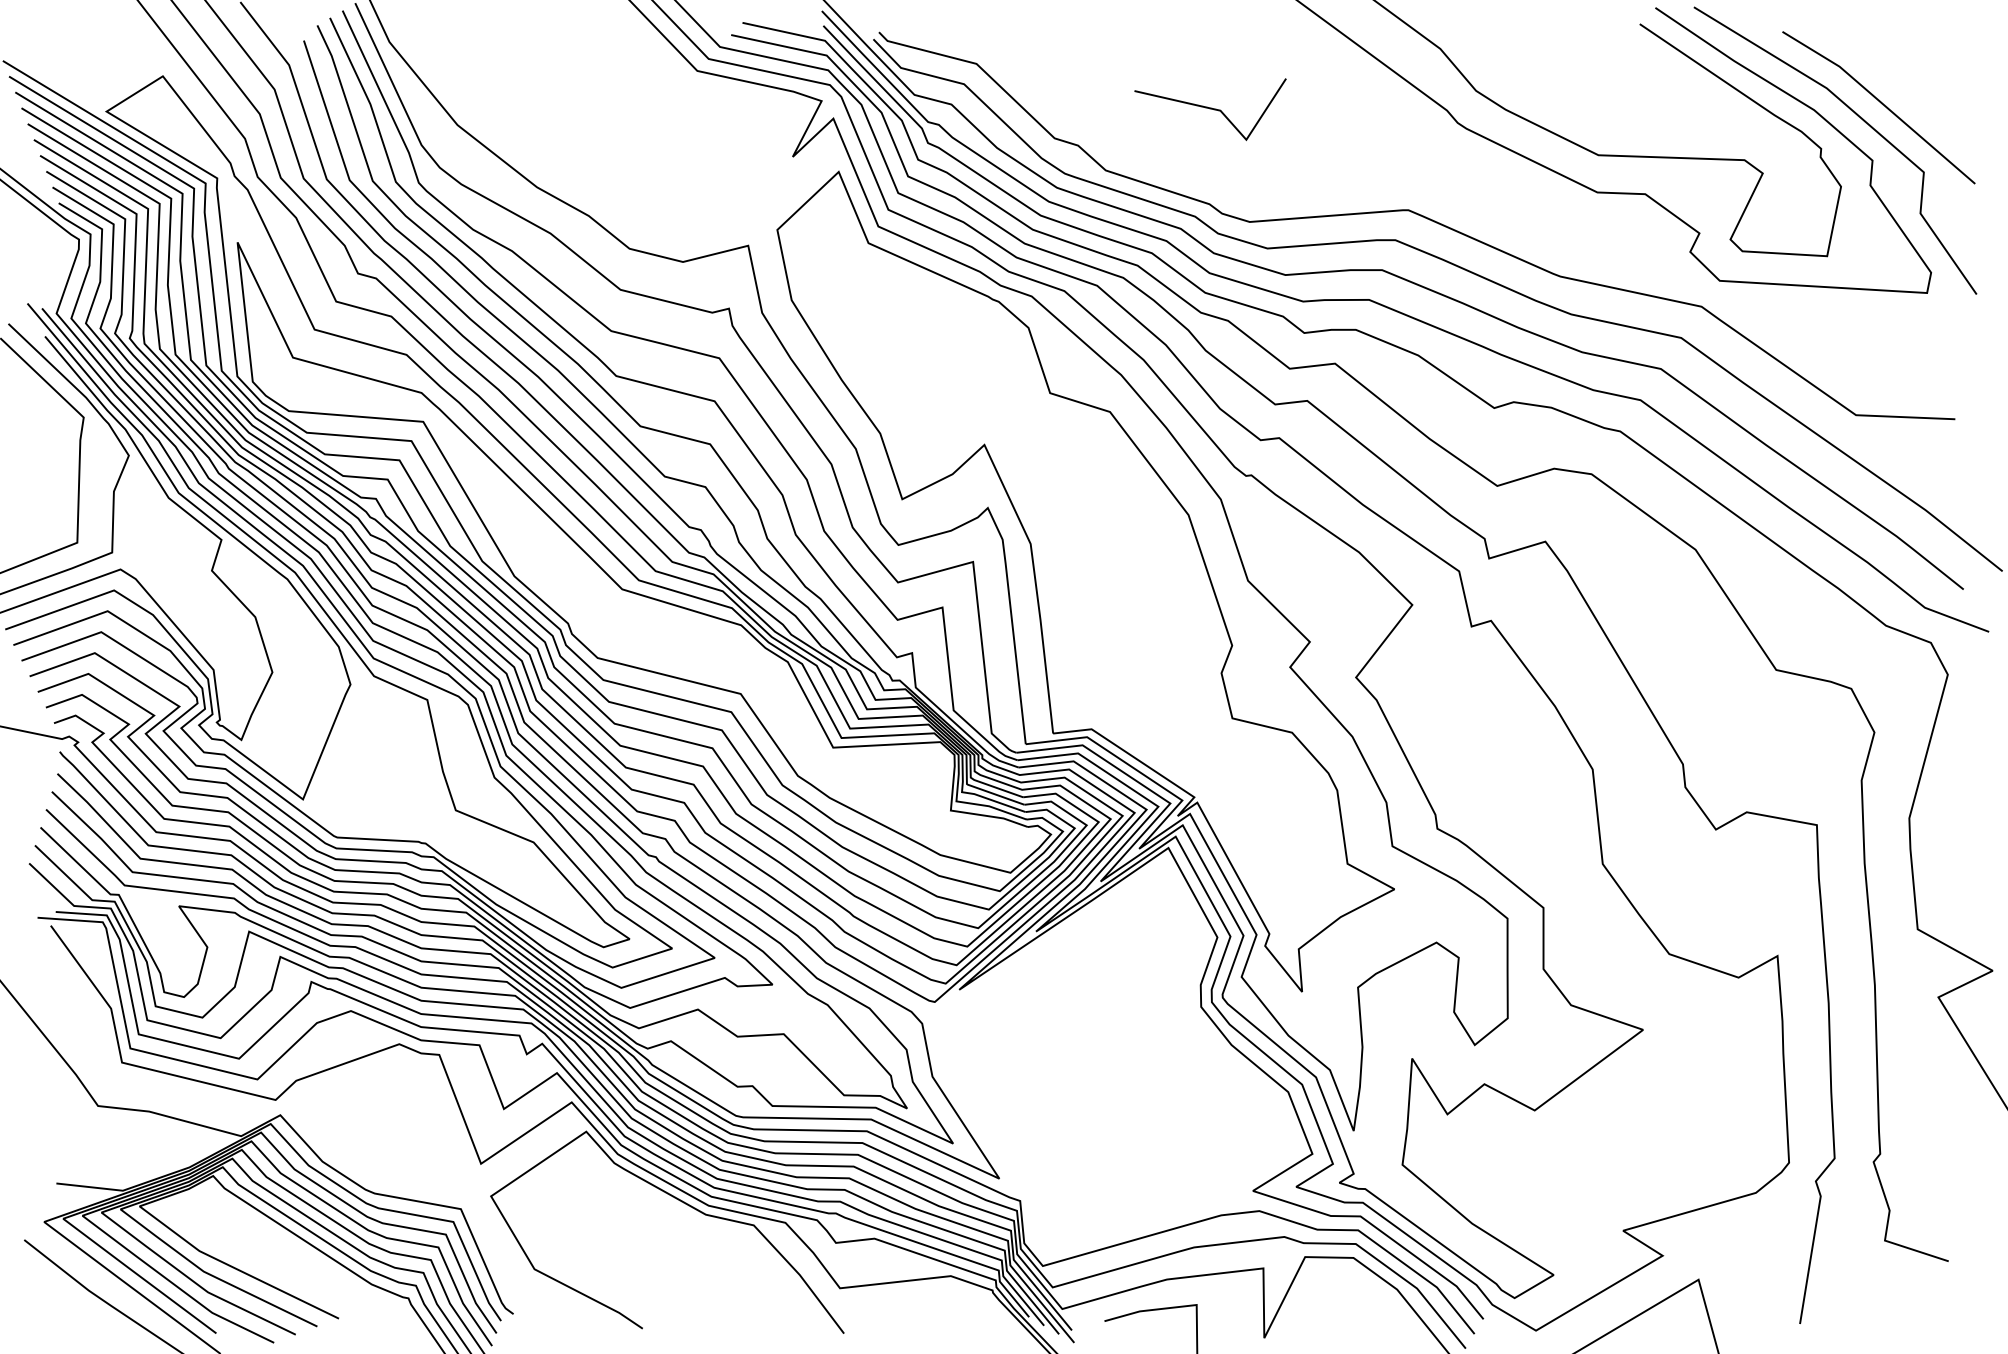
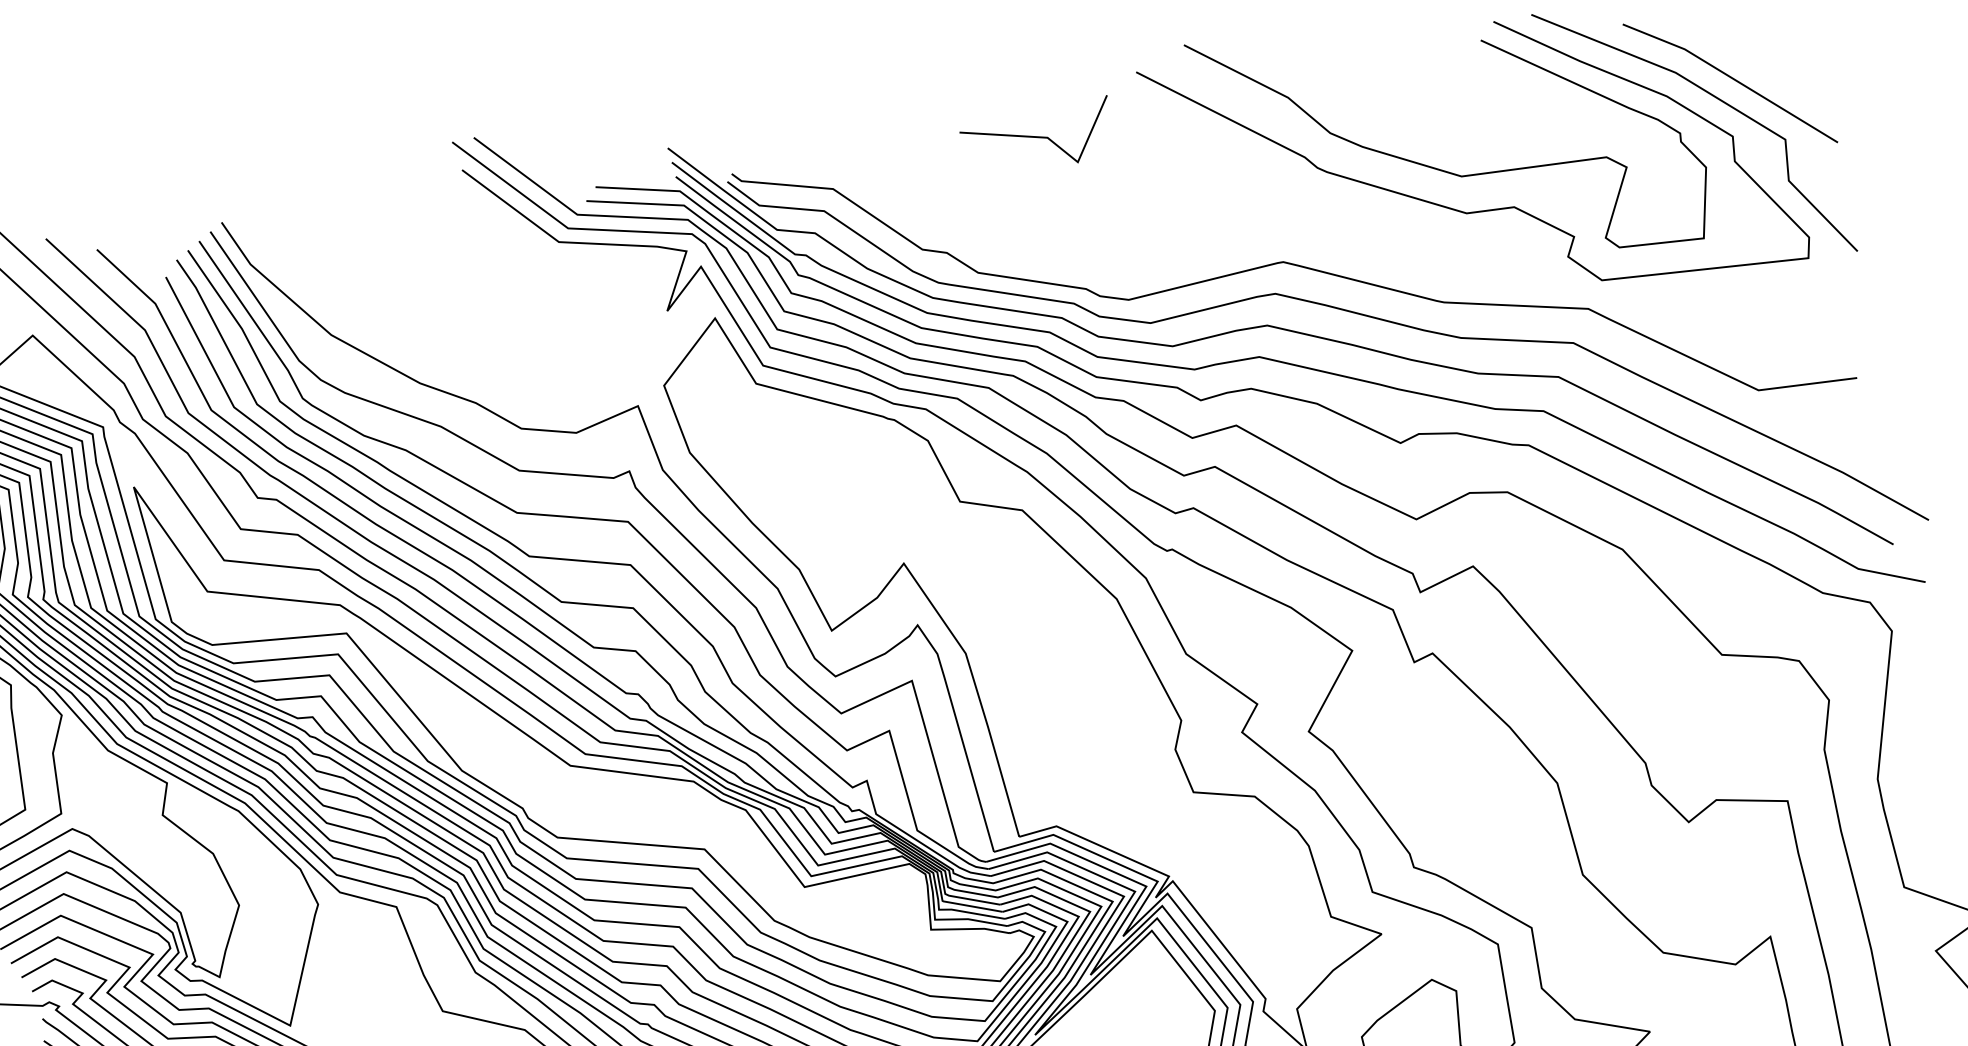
line: (1210, 109) -> (1037, 138), moved

